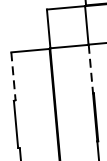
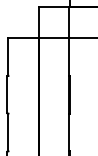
line: (91, 70) -> (69, 57), dashed -> solid
line: (13, 76) -> (8, 57), dashed -> solid

